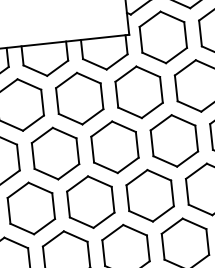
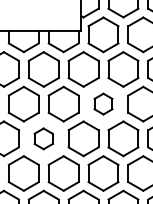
part: (174, 139) -> (103, 103), size x0.6
part: (90, 201) -> (43, 138), size x0.6

